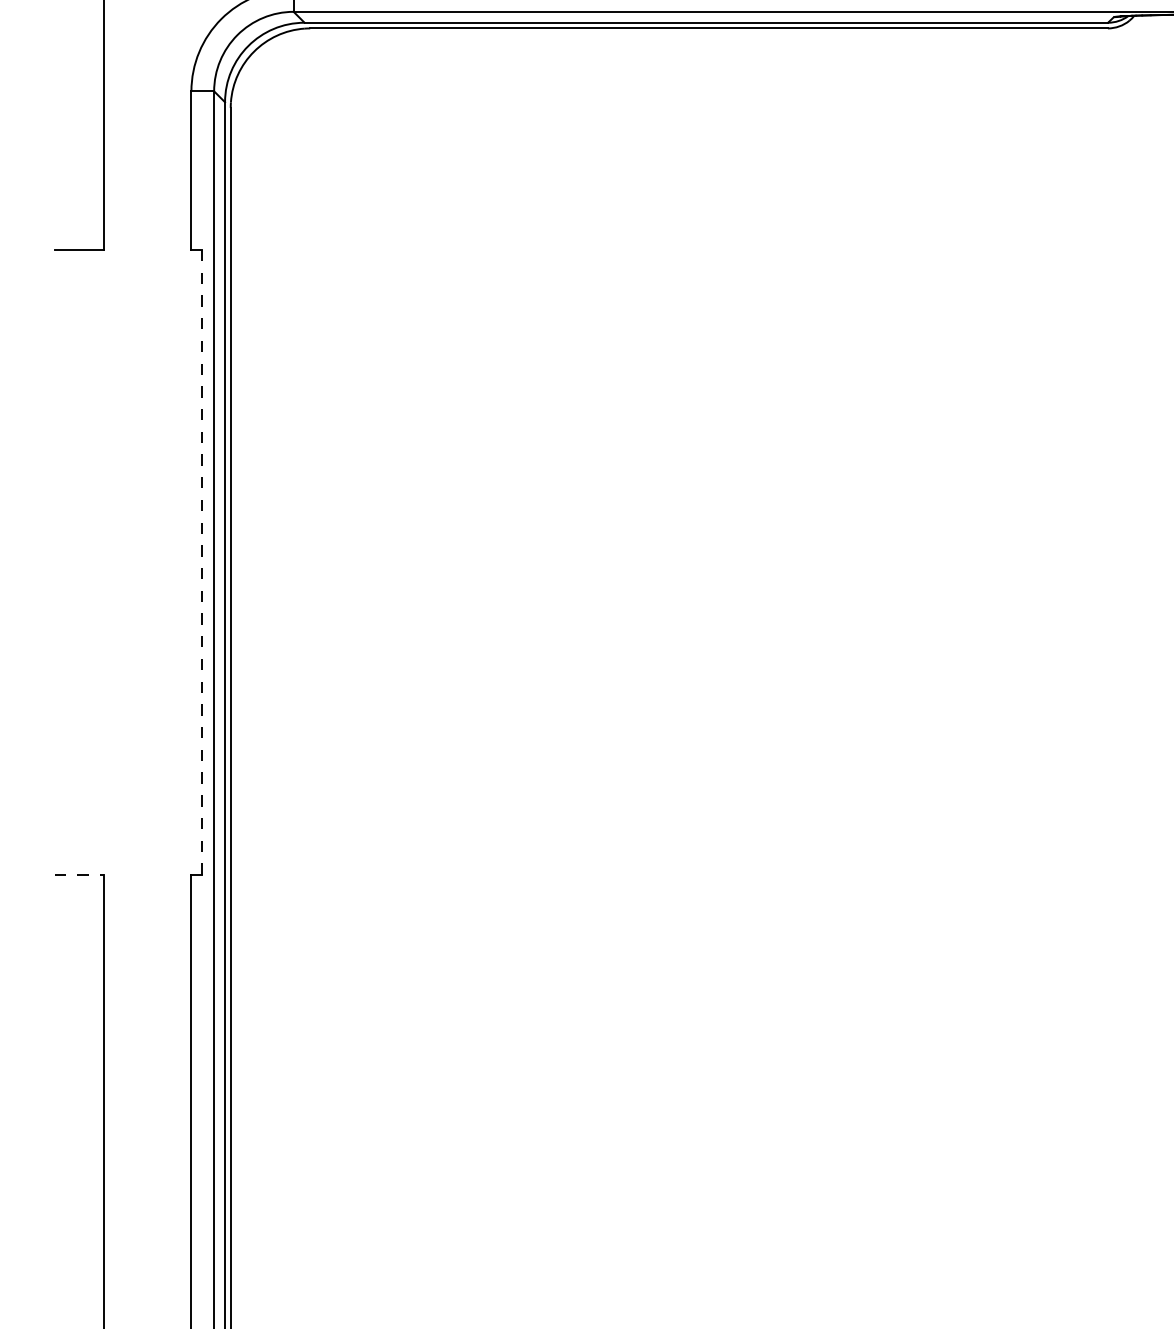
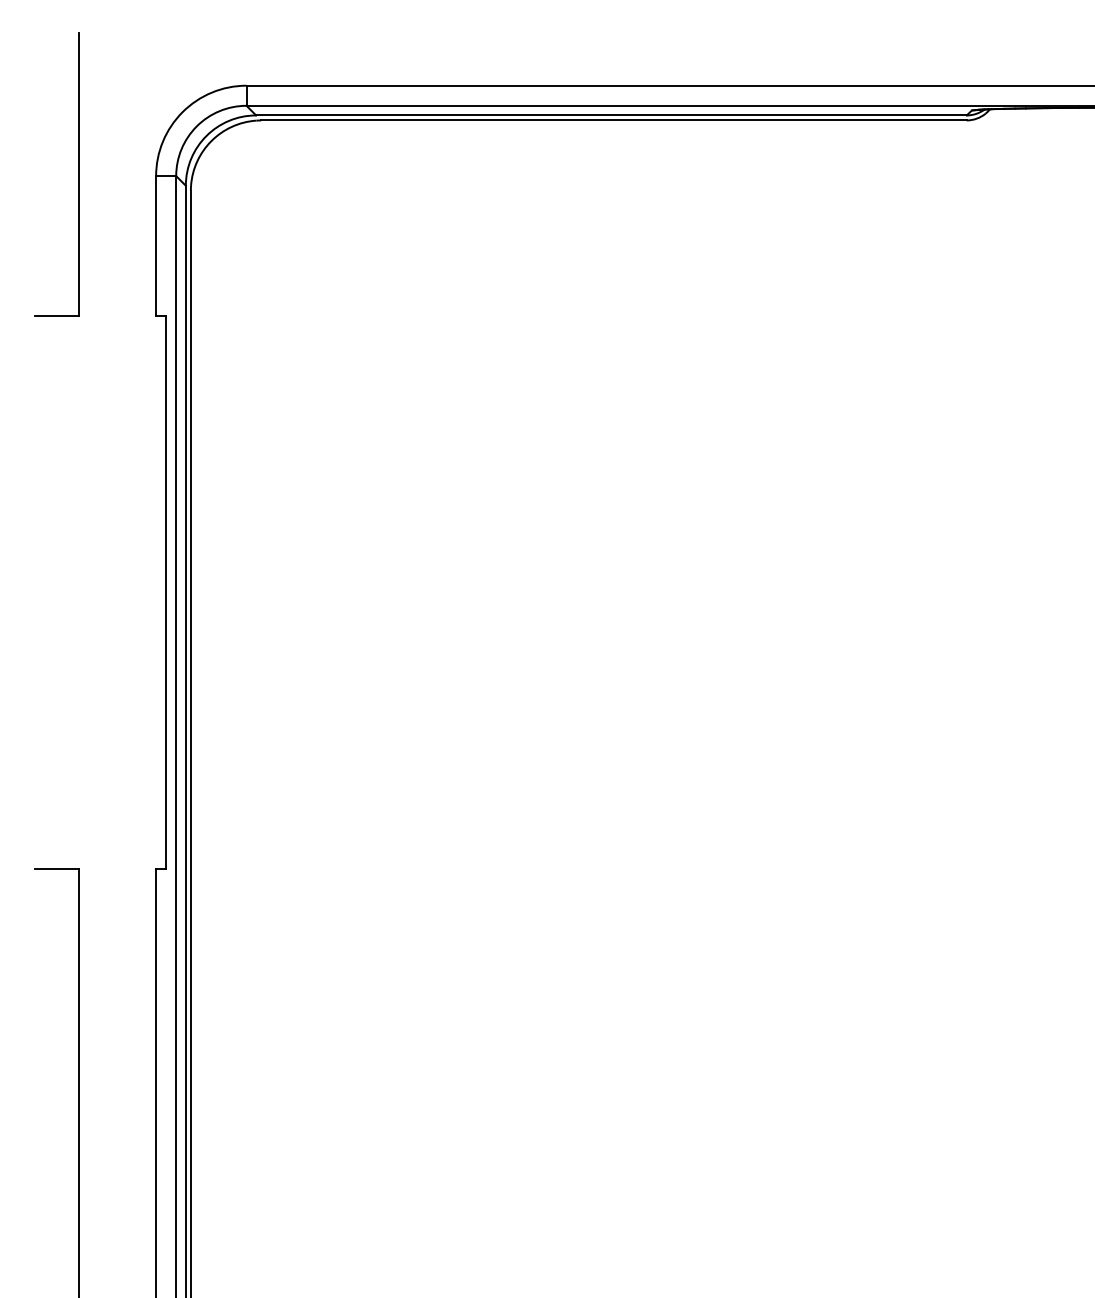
line: (202, 562) -> (165, 592), dashed -> solid
line: (79, 874) -> (57, 868), dashed -> solid

